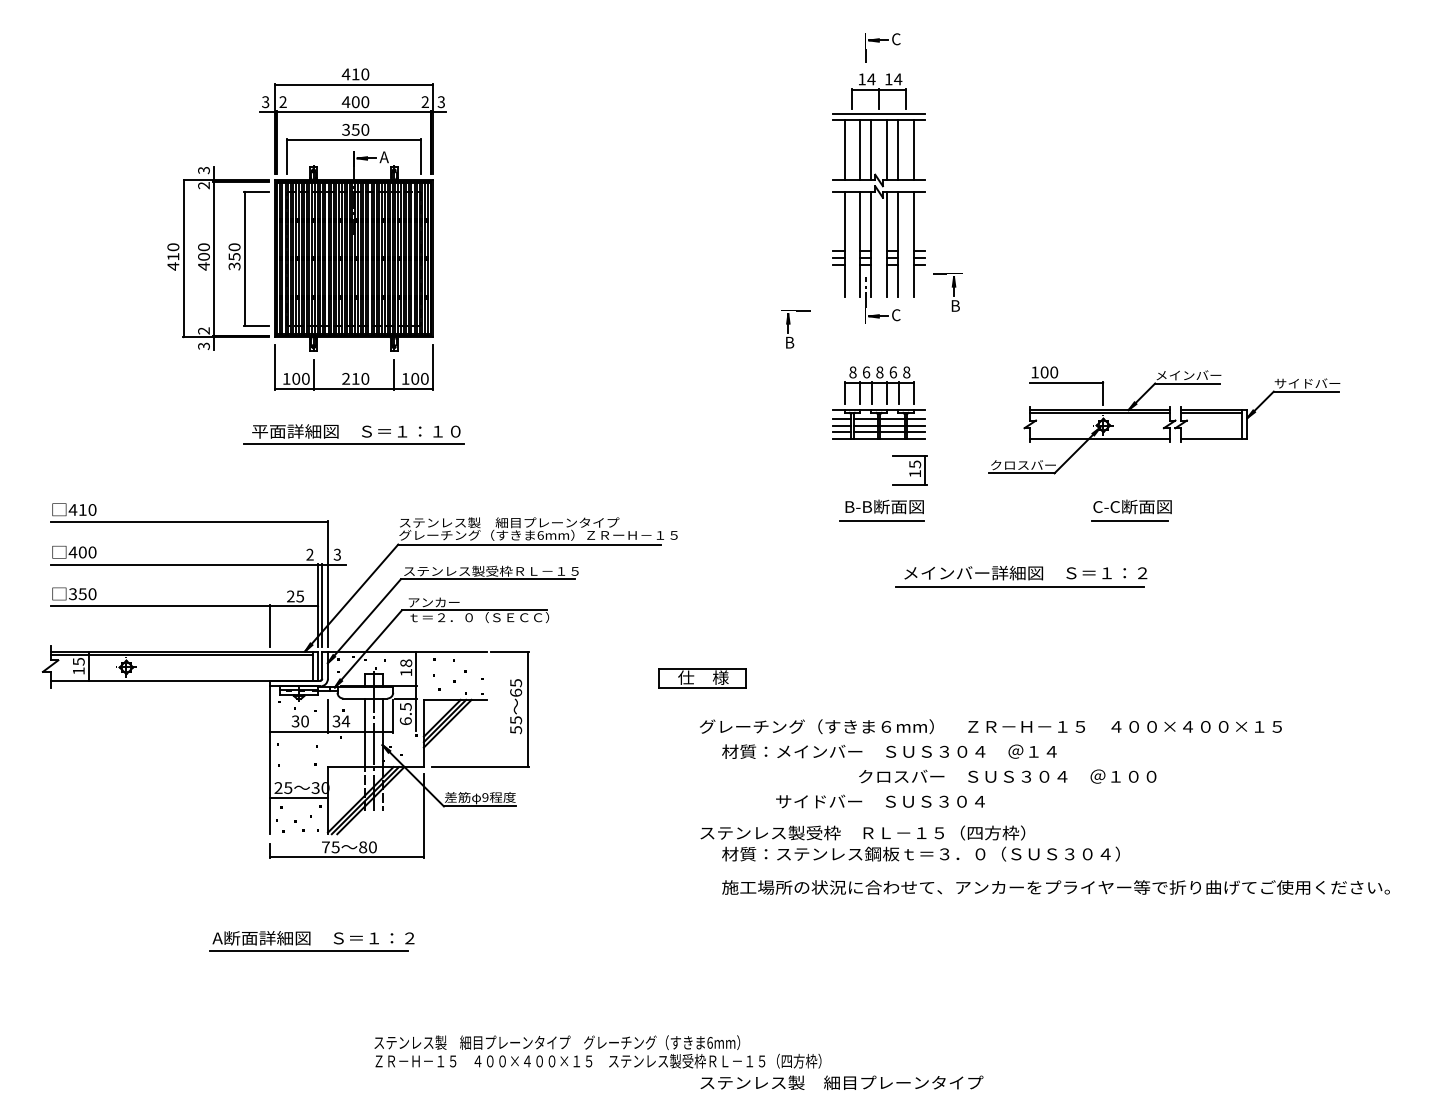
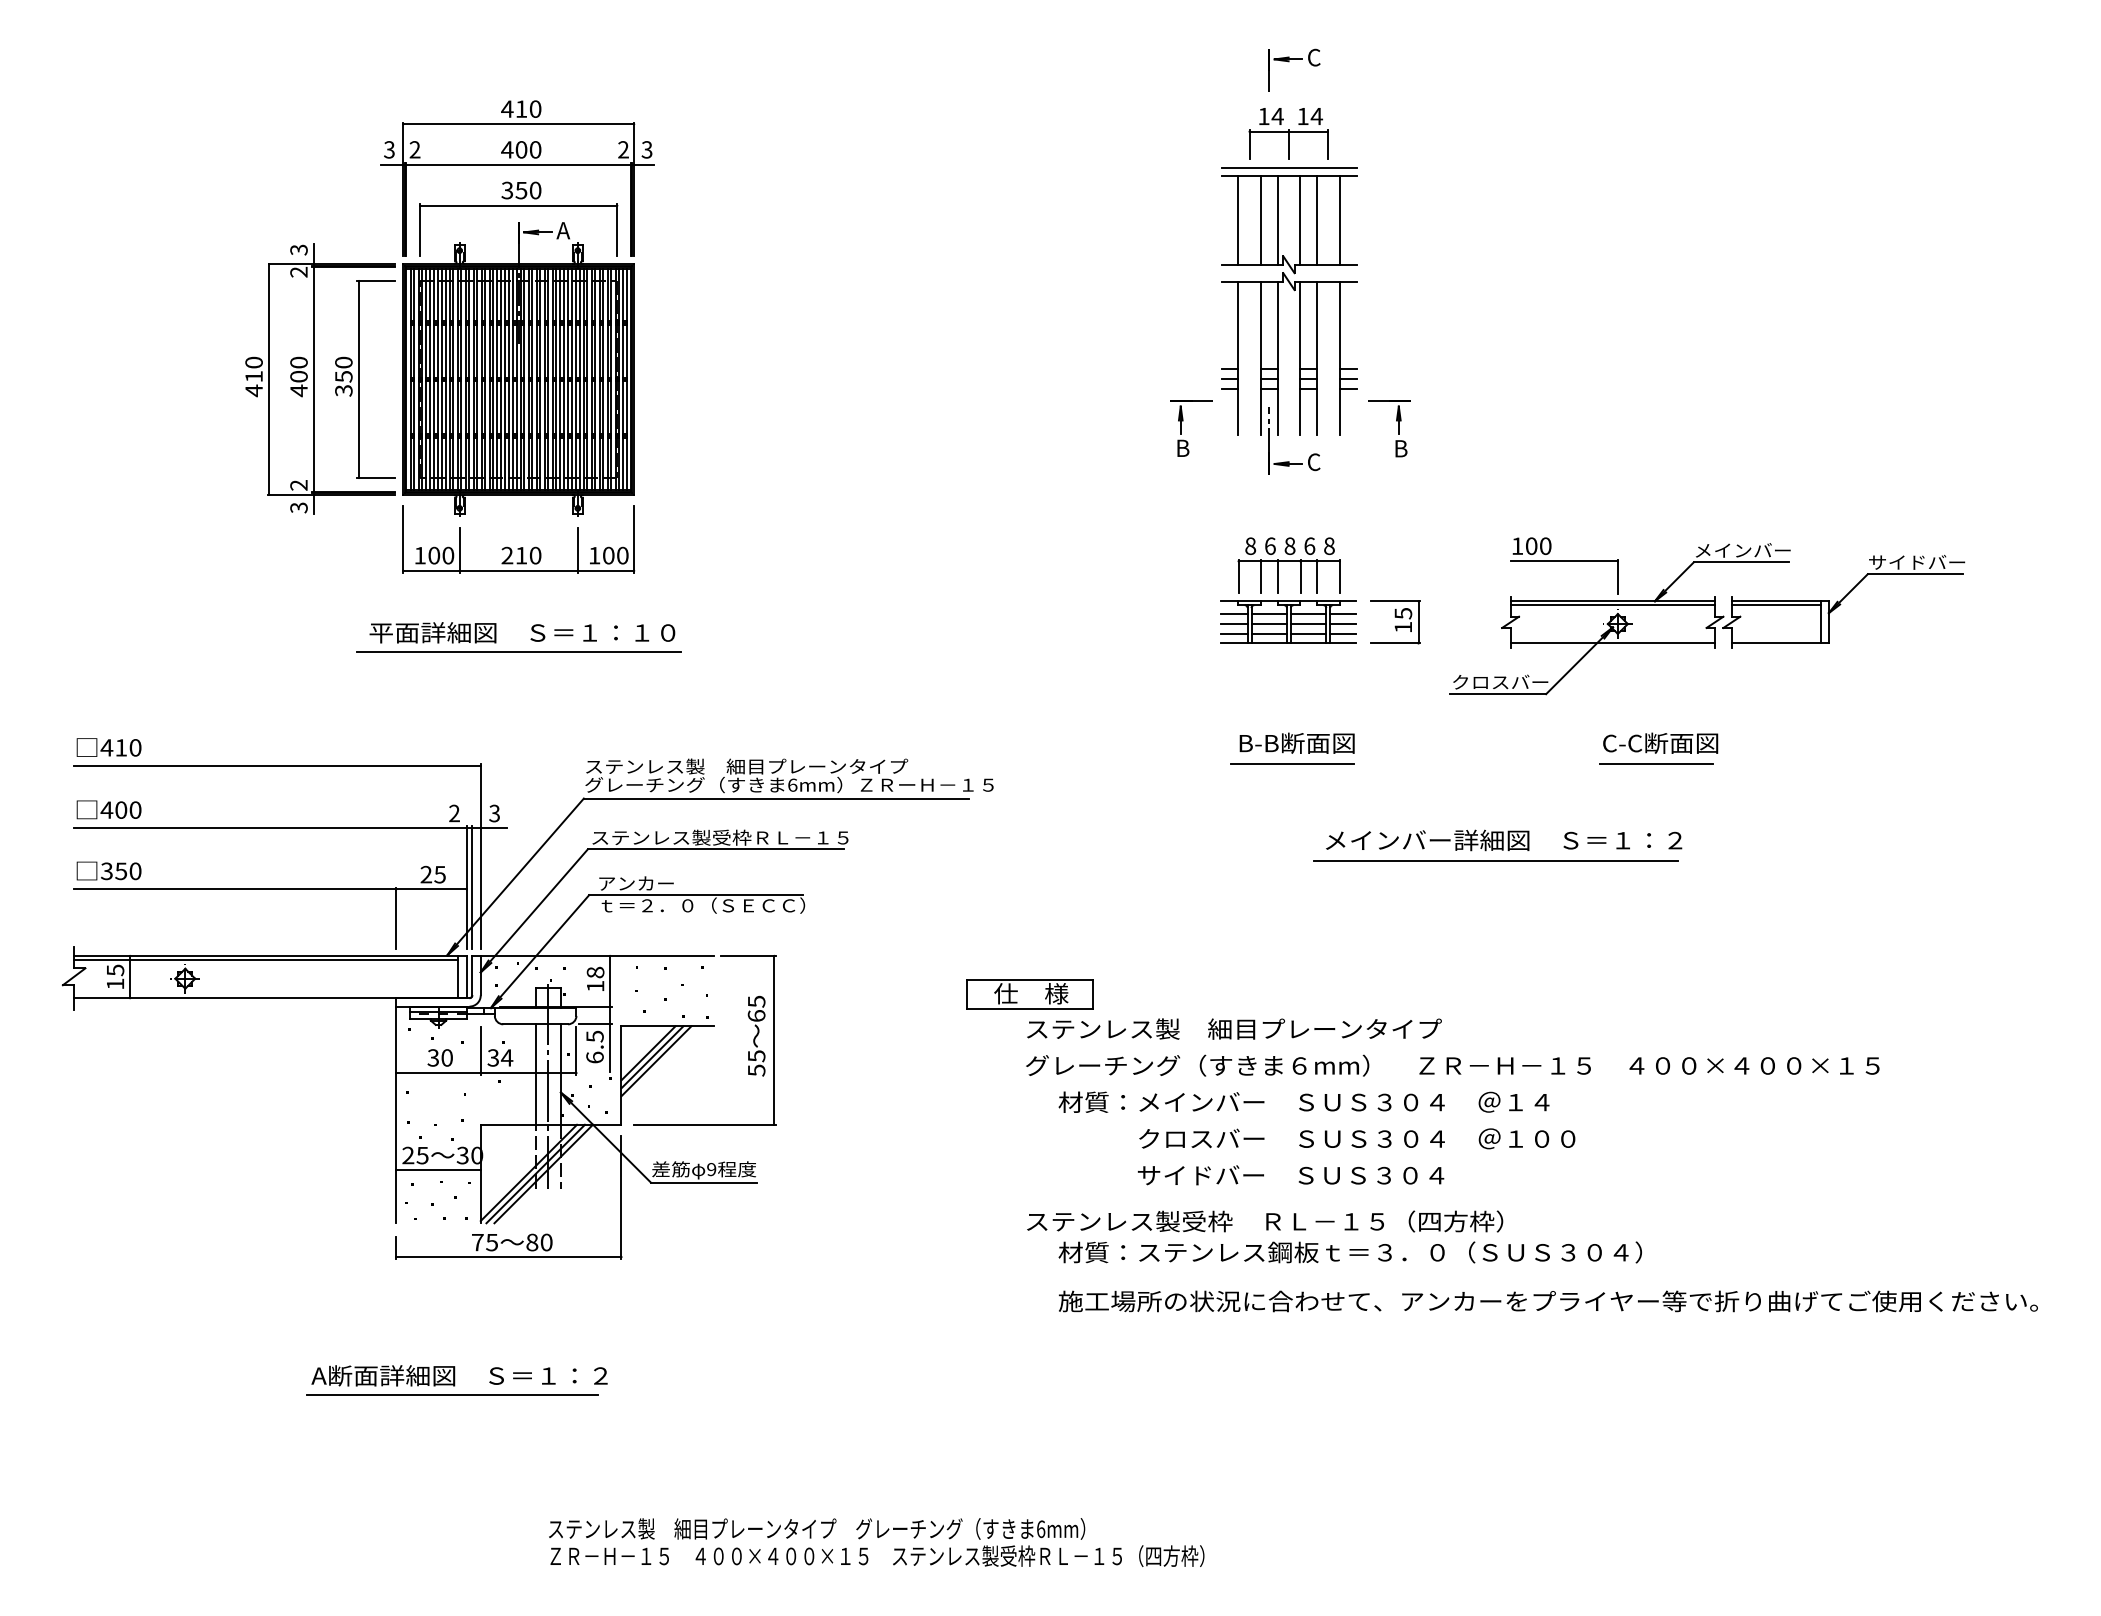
part: (788, 329) -> (1181, 428), moved
part: (909, 470) -> (1395, 622), moved
text: (1007, 776) -> (1356, 1138), moved
text: (841, 1082) -> (1233, 1028), moved

